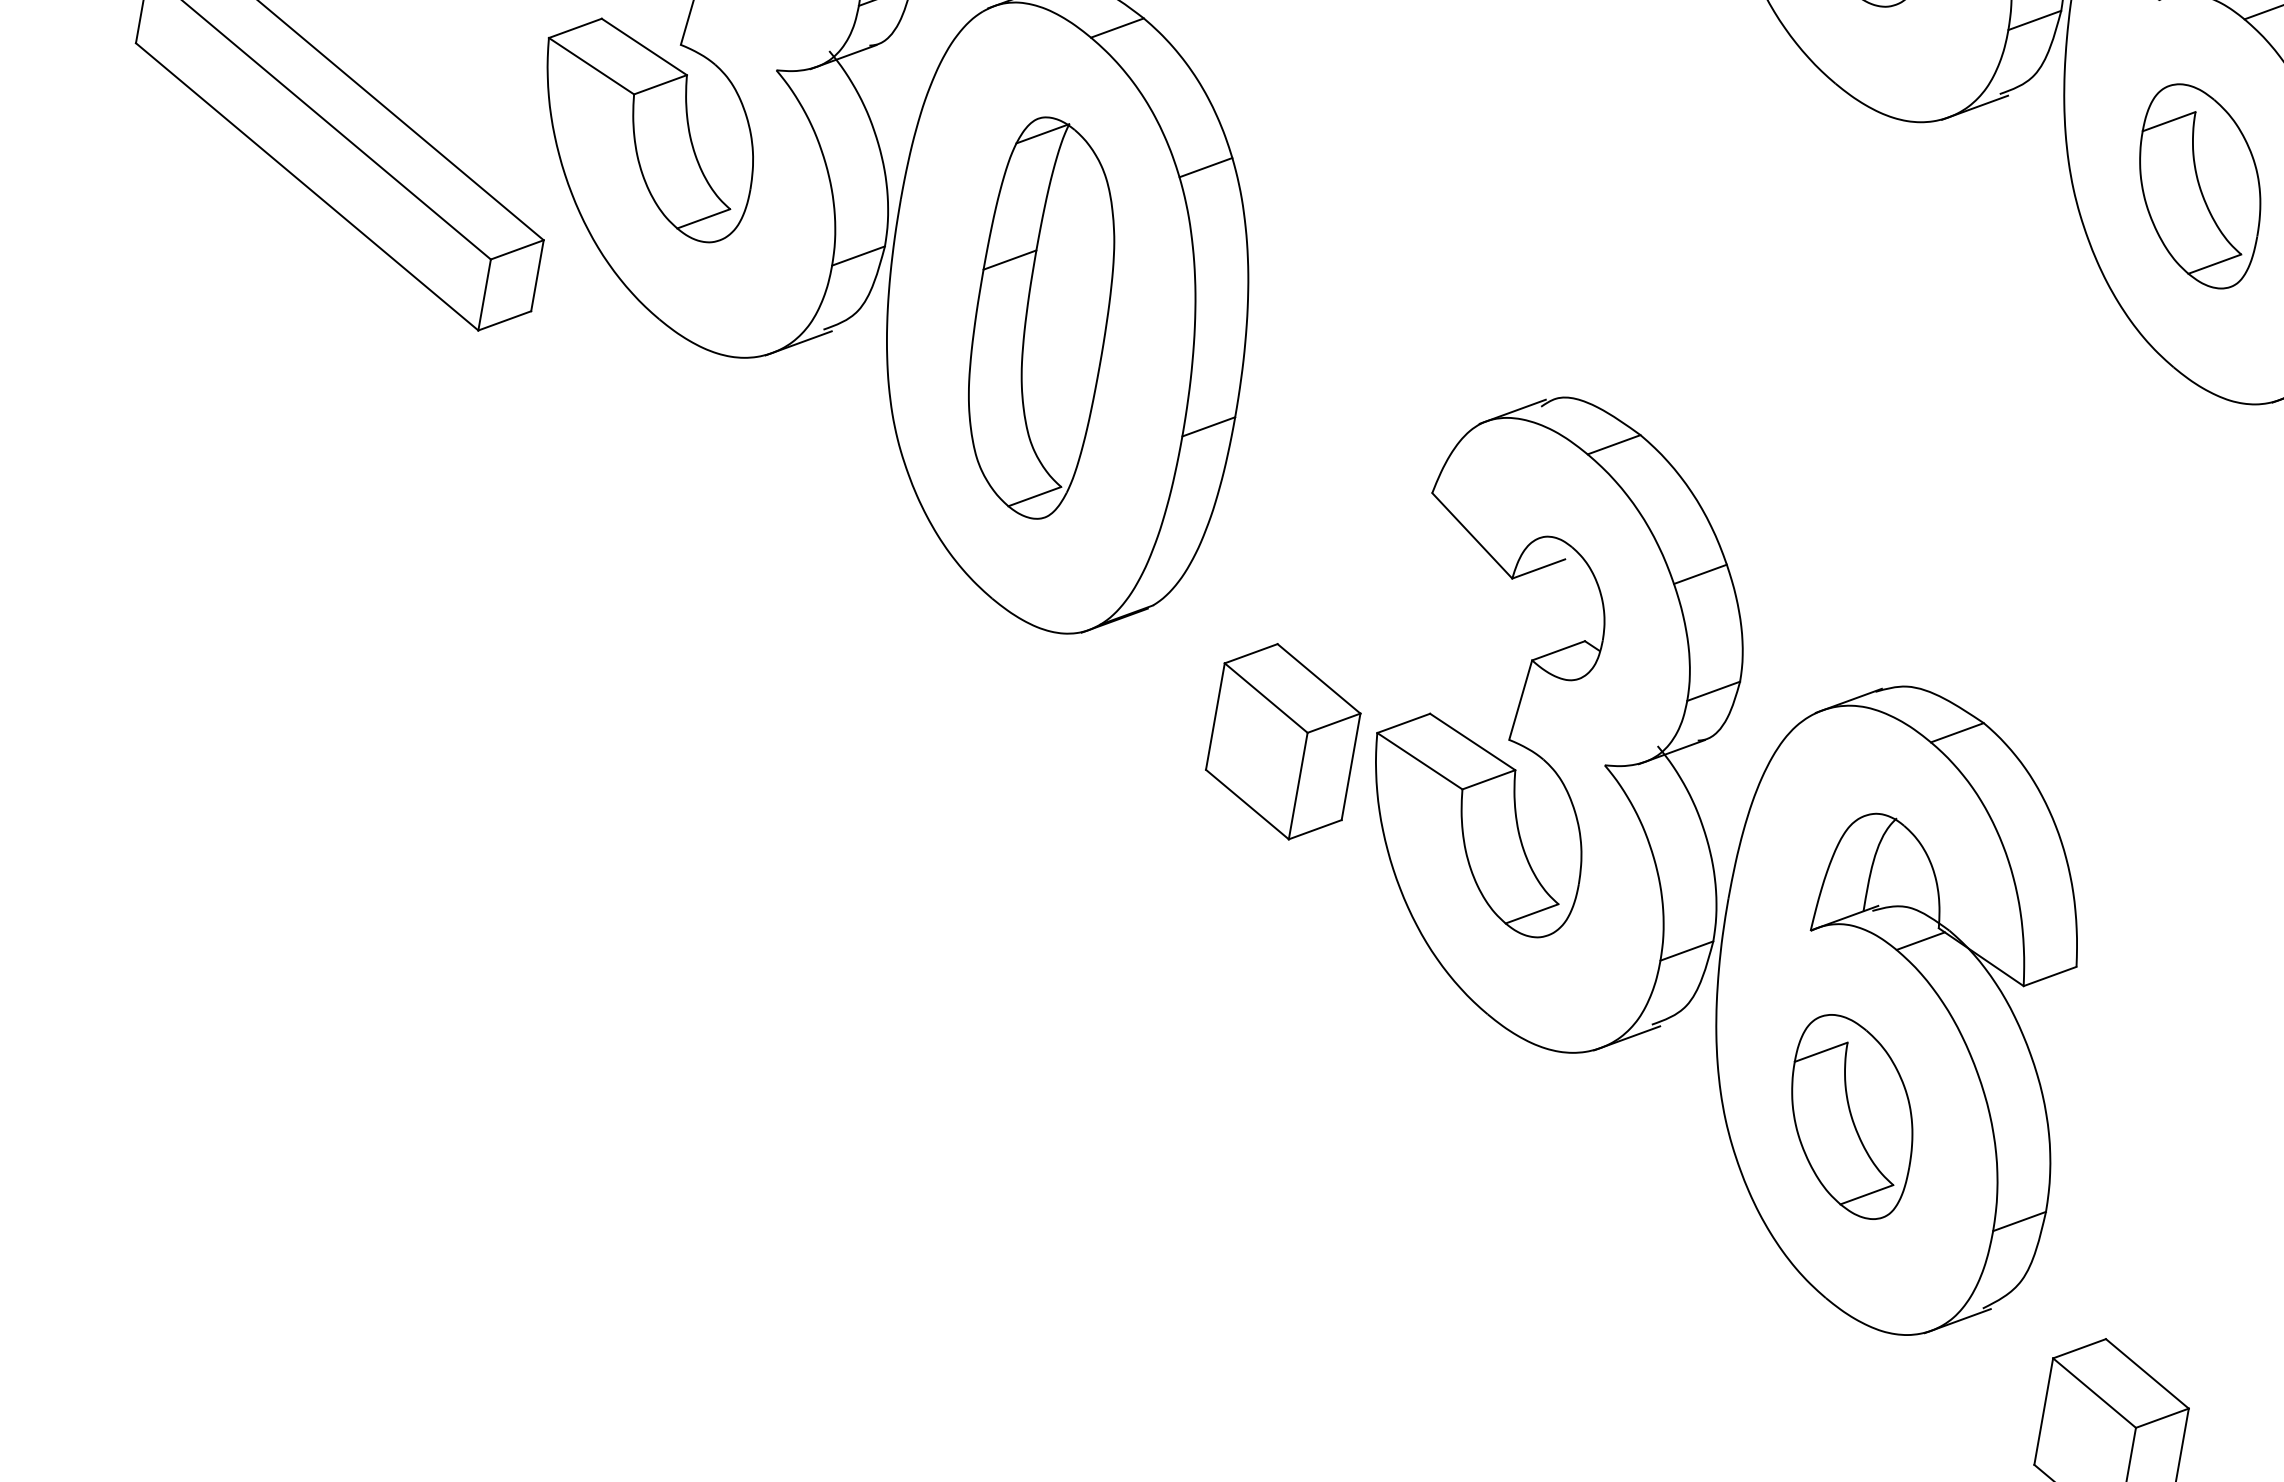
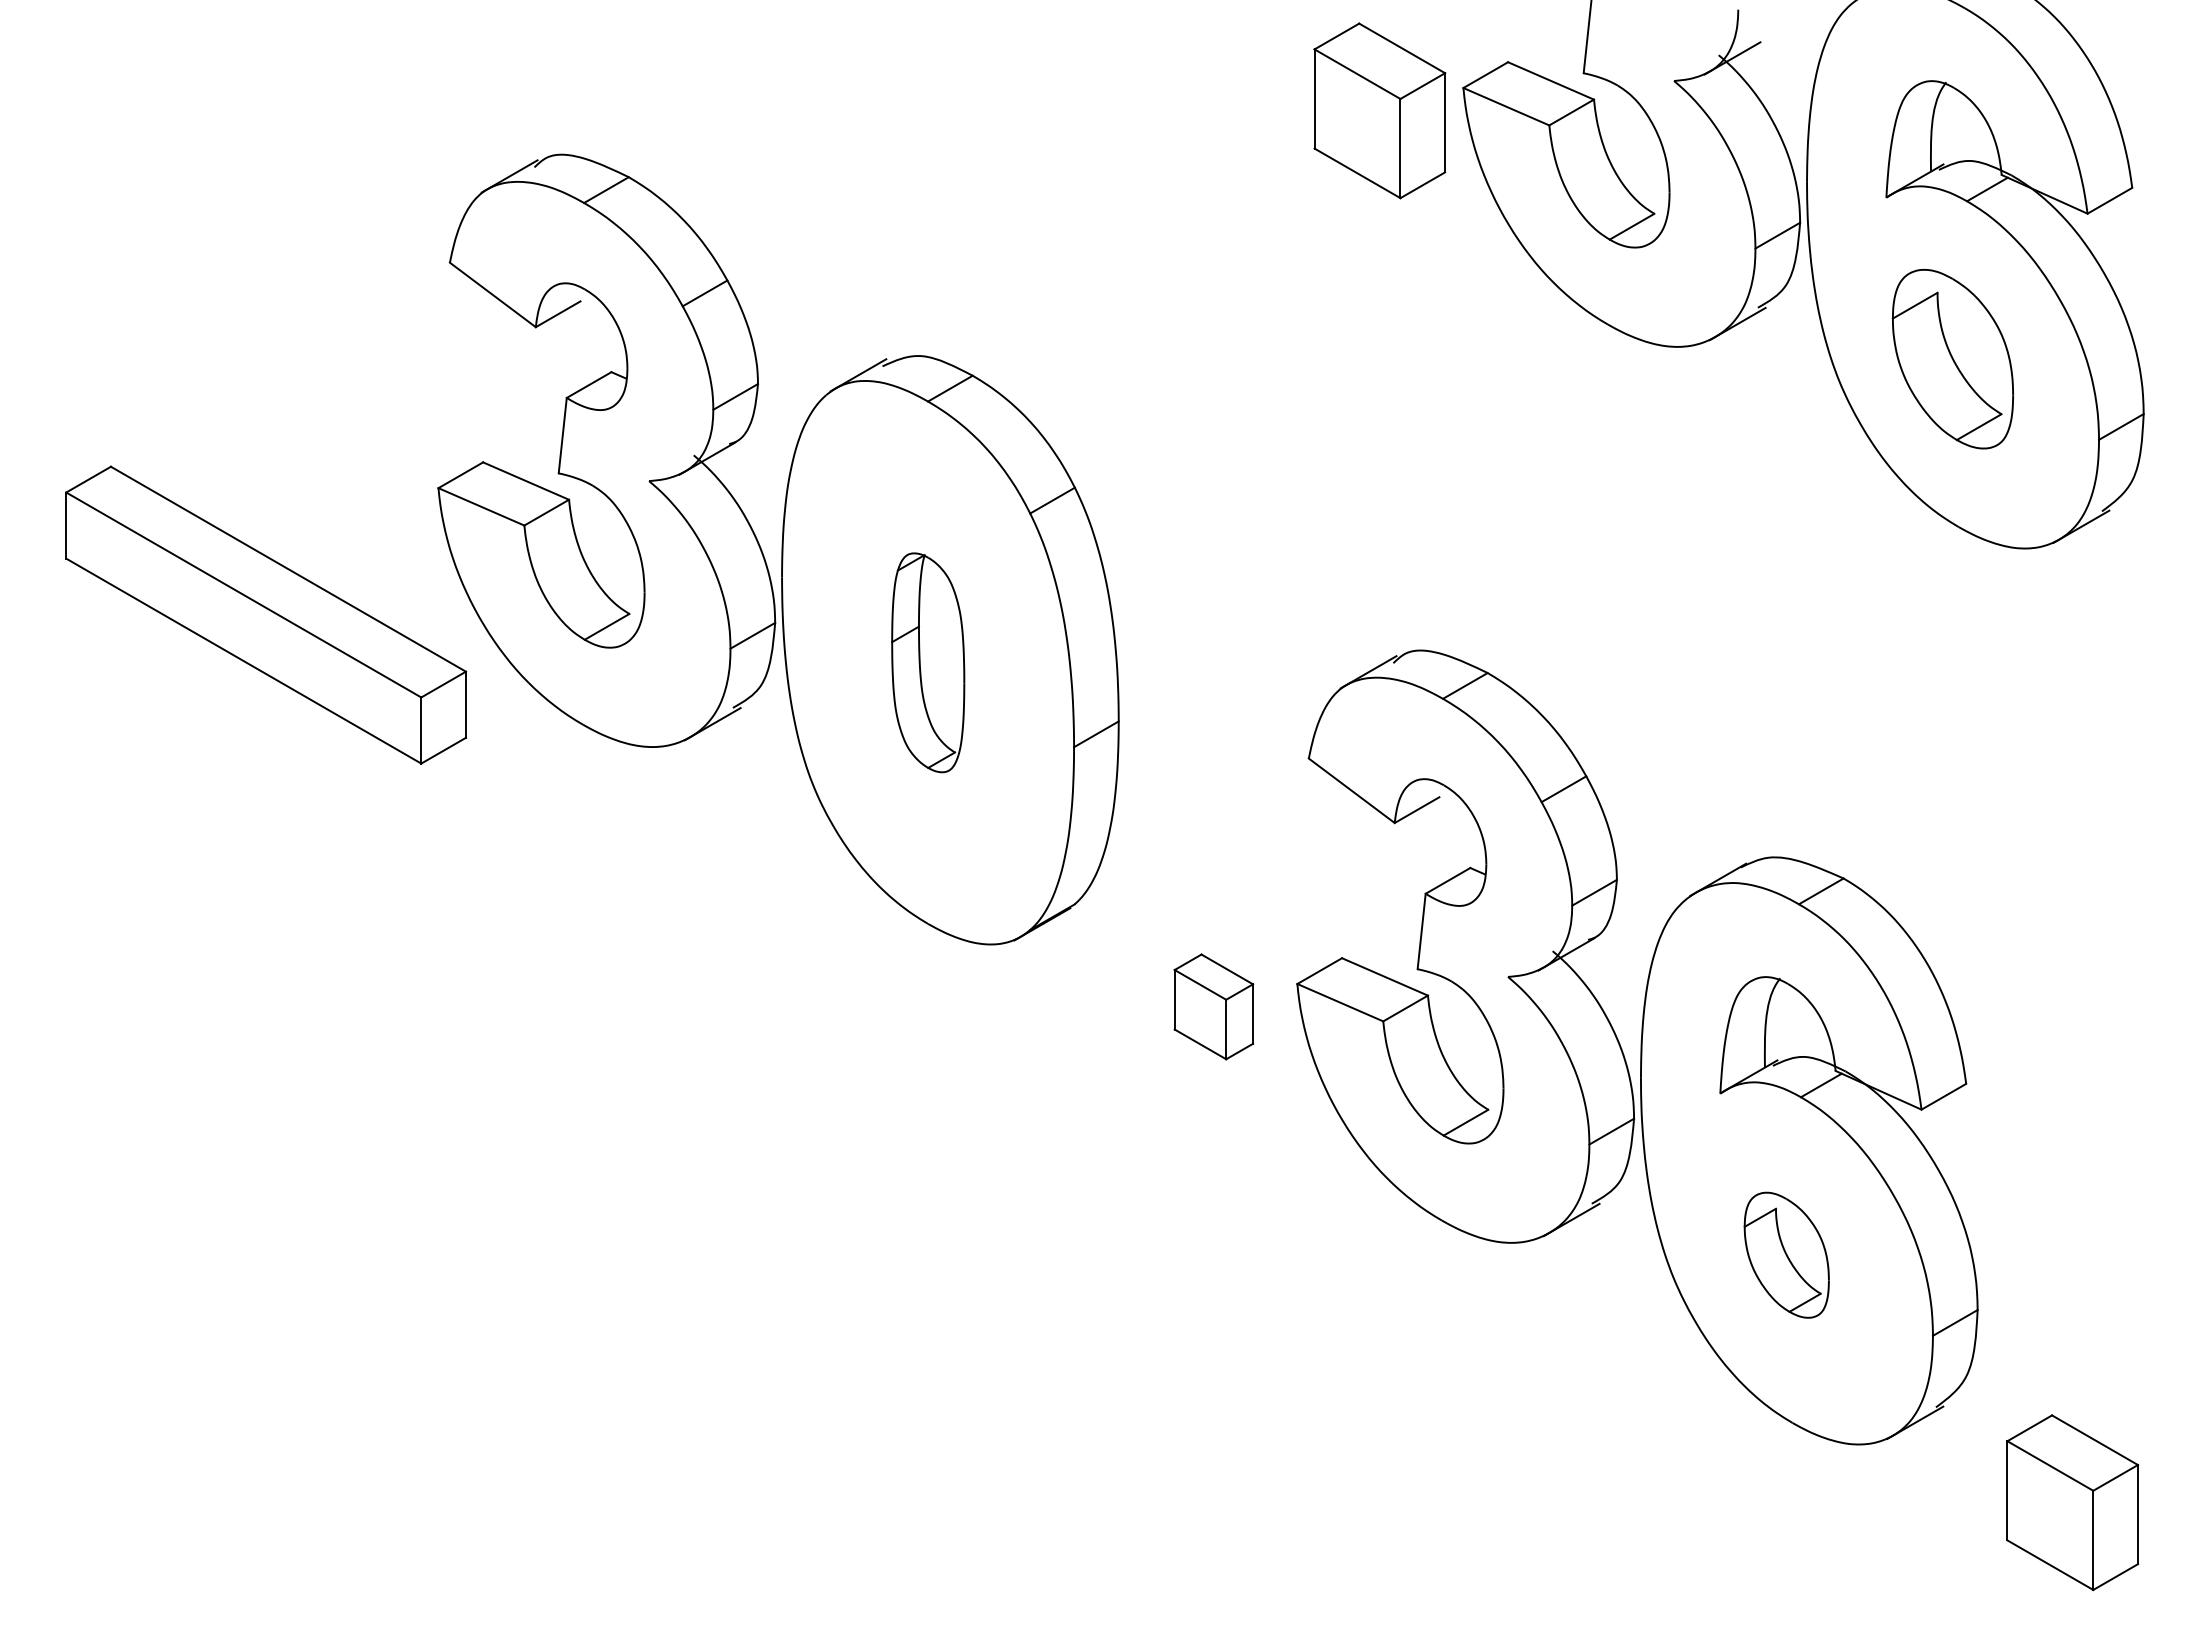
part: (1042, 317) -> (928, 662), size x0.6
part: (1282, 741) -> (1213, 1006), size x0.6
part: (1851, 1117) -> (1786, 1255), size x0.7

